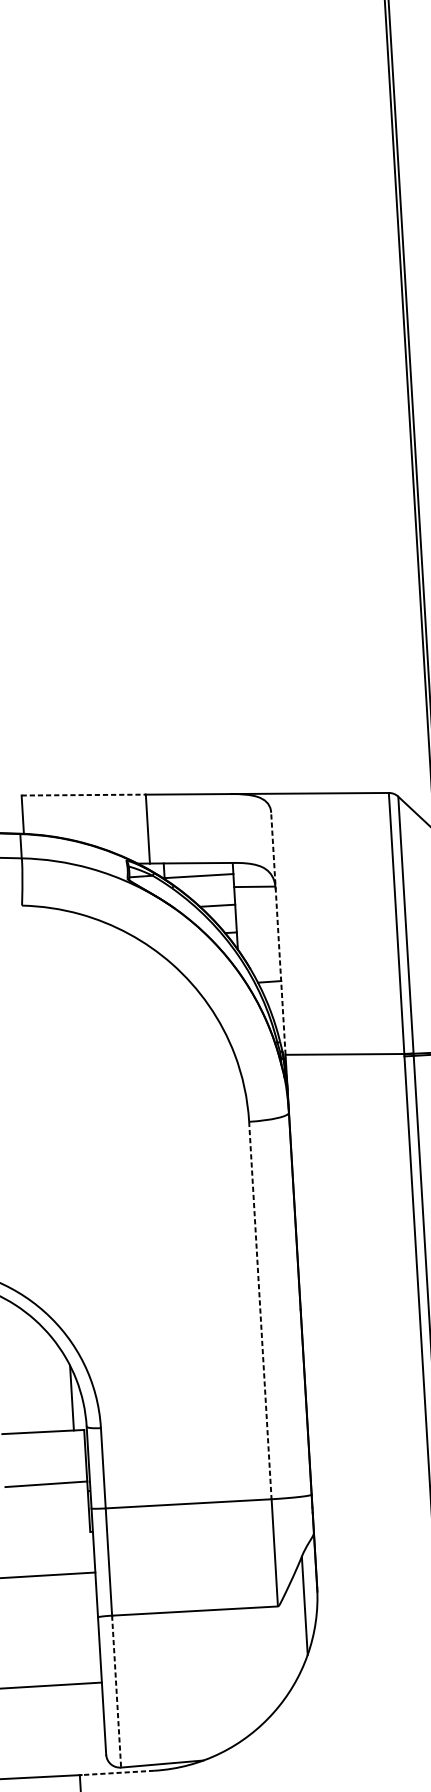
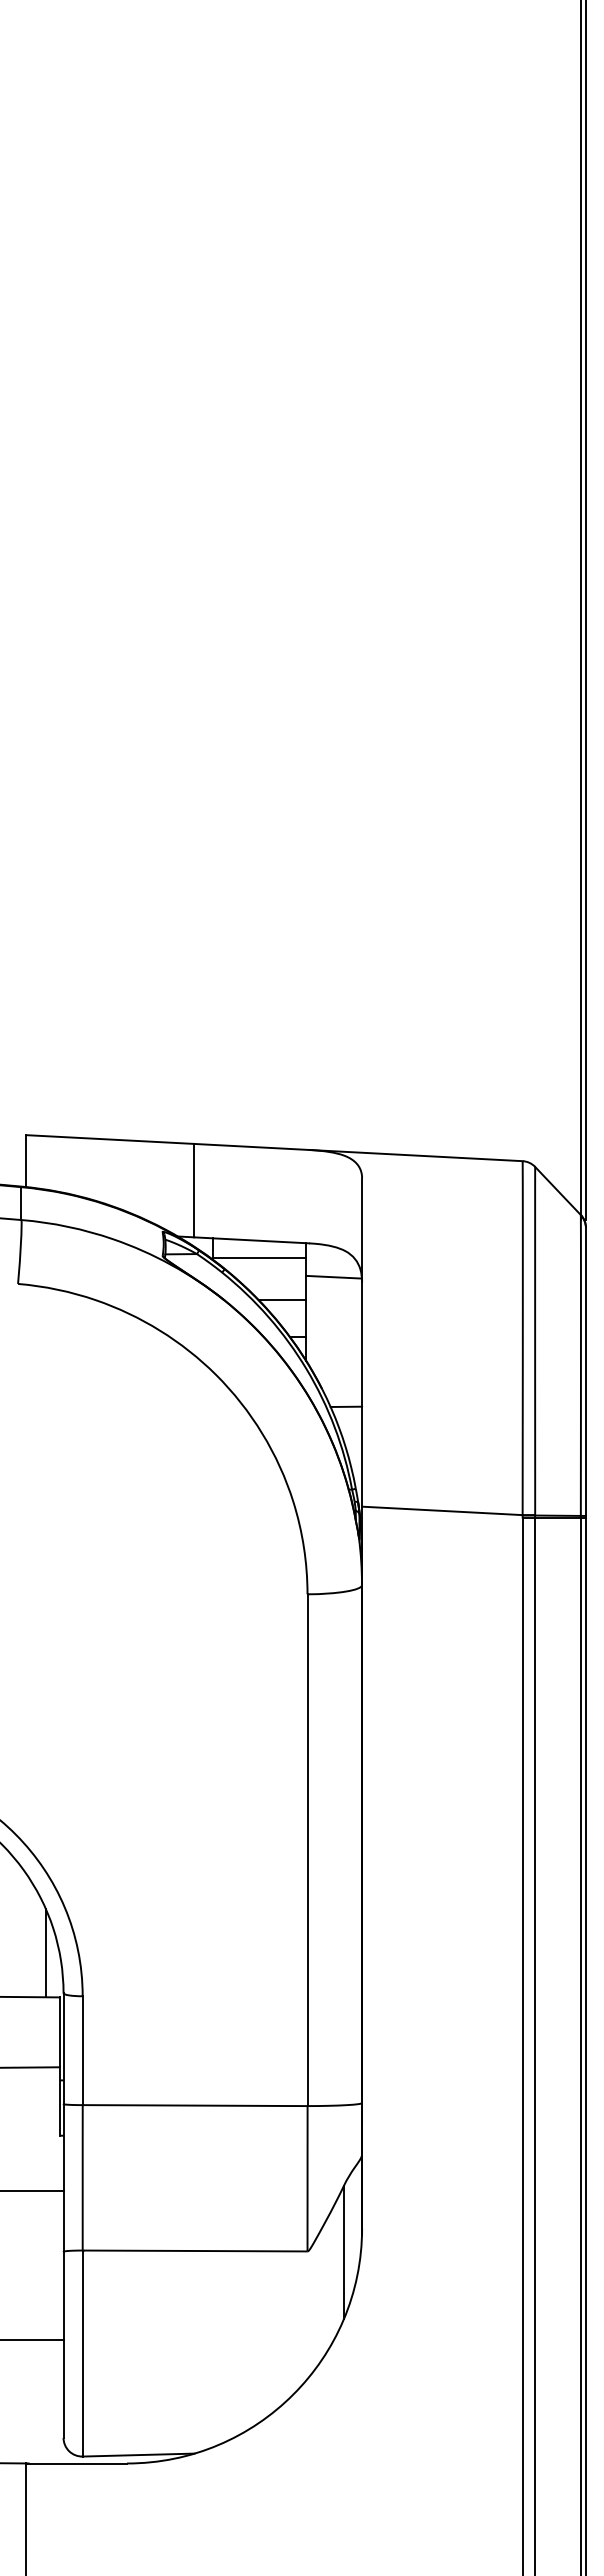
line: (83, 795) -> (110, 1139), dashed -> solid
line: (278, 933) -> (362, 1342), dashed -> solid
line: (260, 1310) -> (307, 1850), dashed -> solid
line: (116, 1692) -> (82, 2354), dashed -> solid
line: (116, 1772) -> (76, 2463), dashed -> solid

